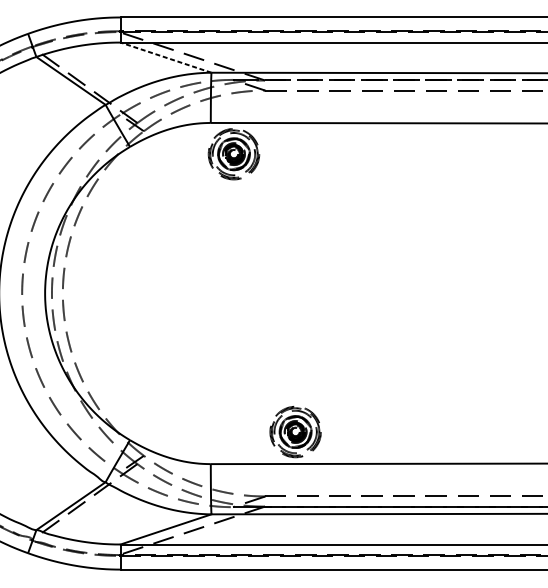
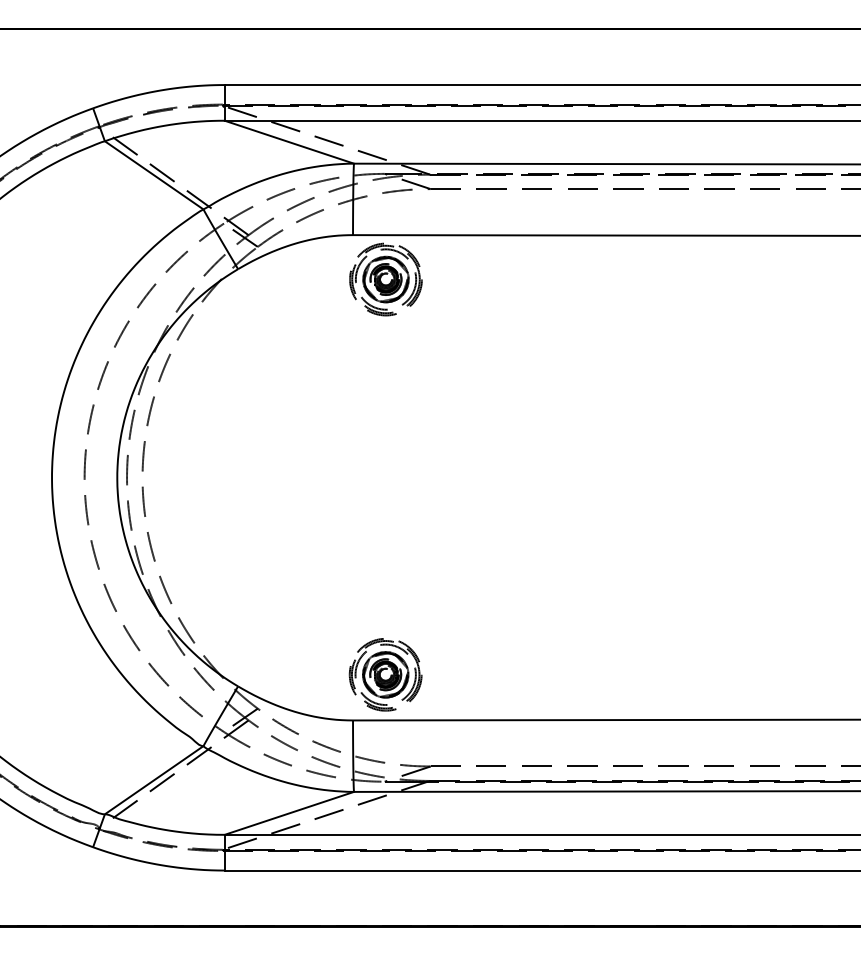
line: (165, 57) -> (288, 142), dashed -> solid
part: (295, 431) -> (385, 674), moved

